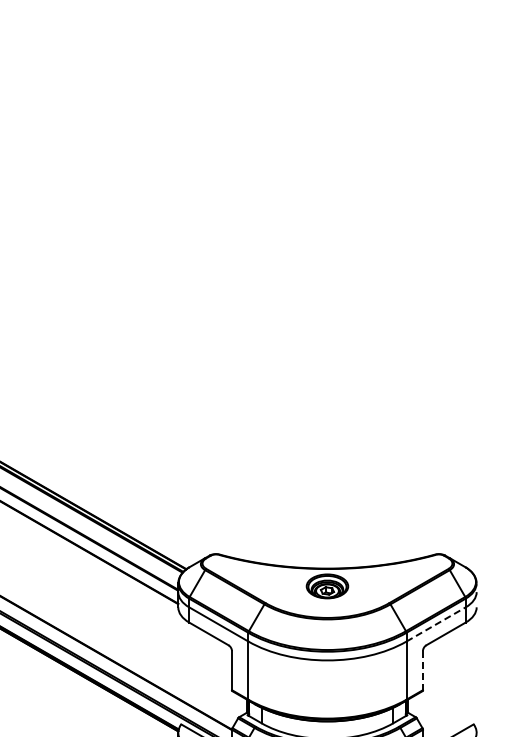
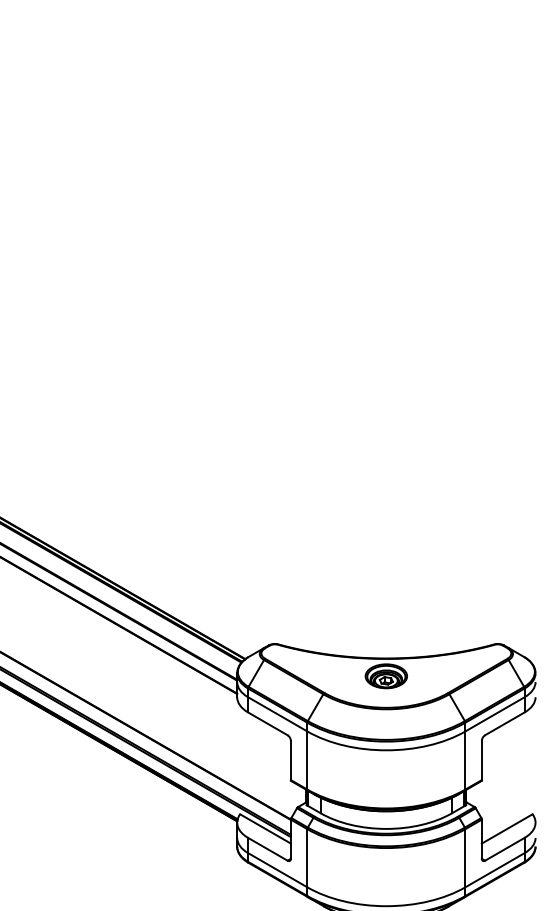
line: (436, 624) -> (495, 714), dashed -> solid
line: (422, 670) -> (481, 760), dashed -> solid

